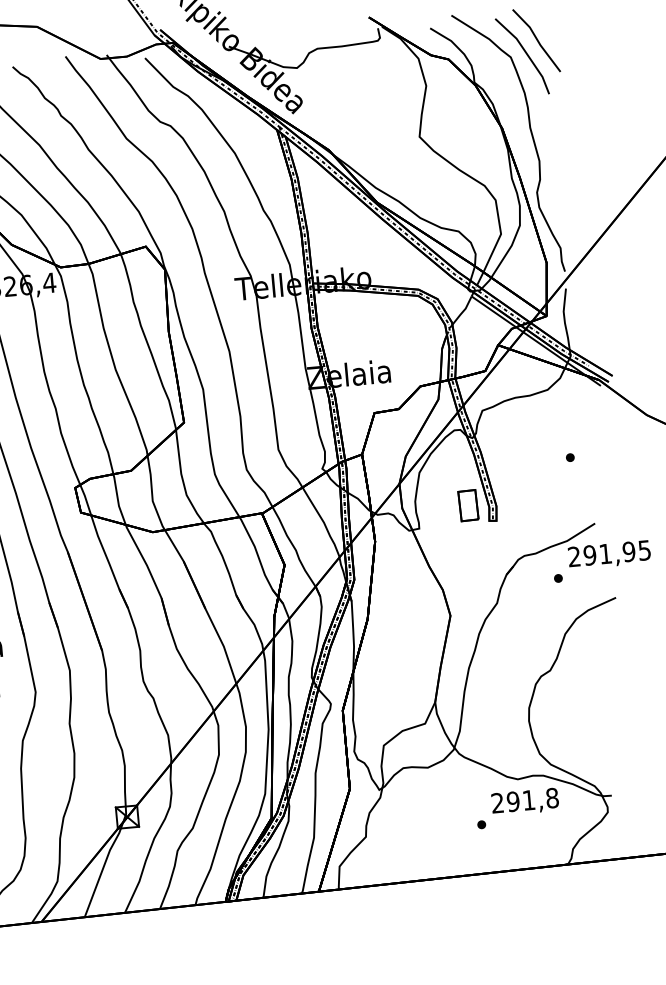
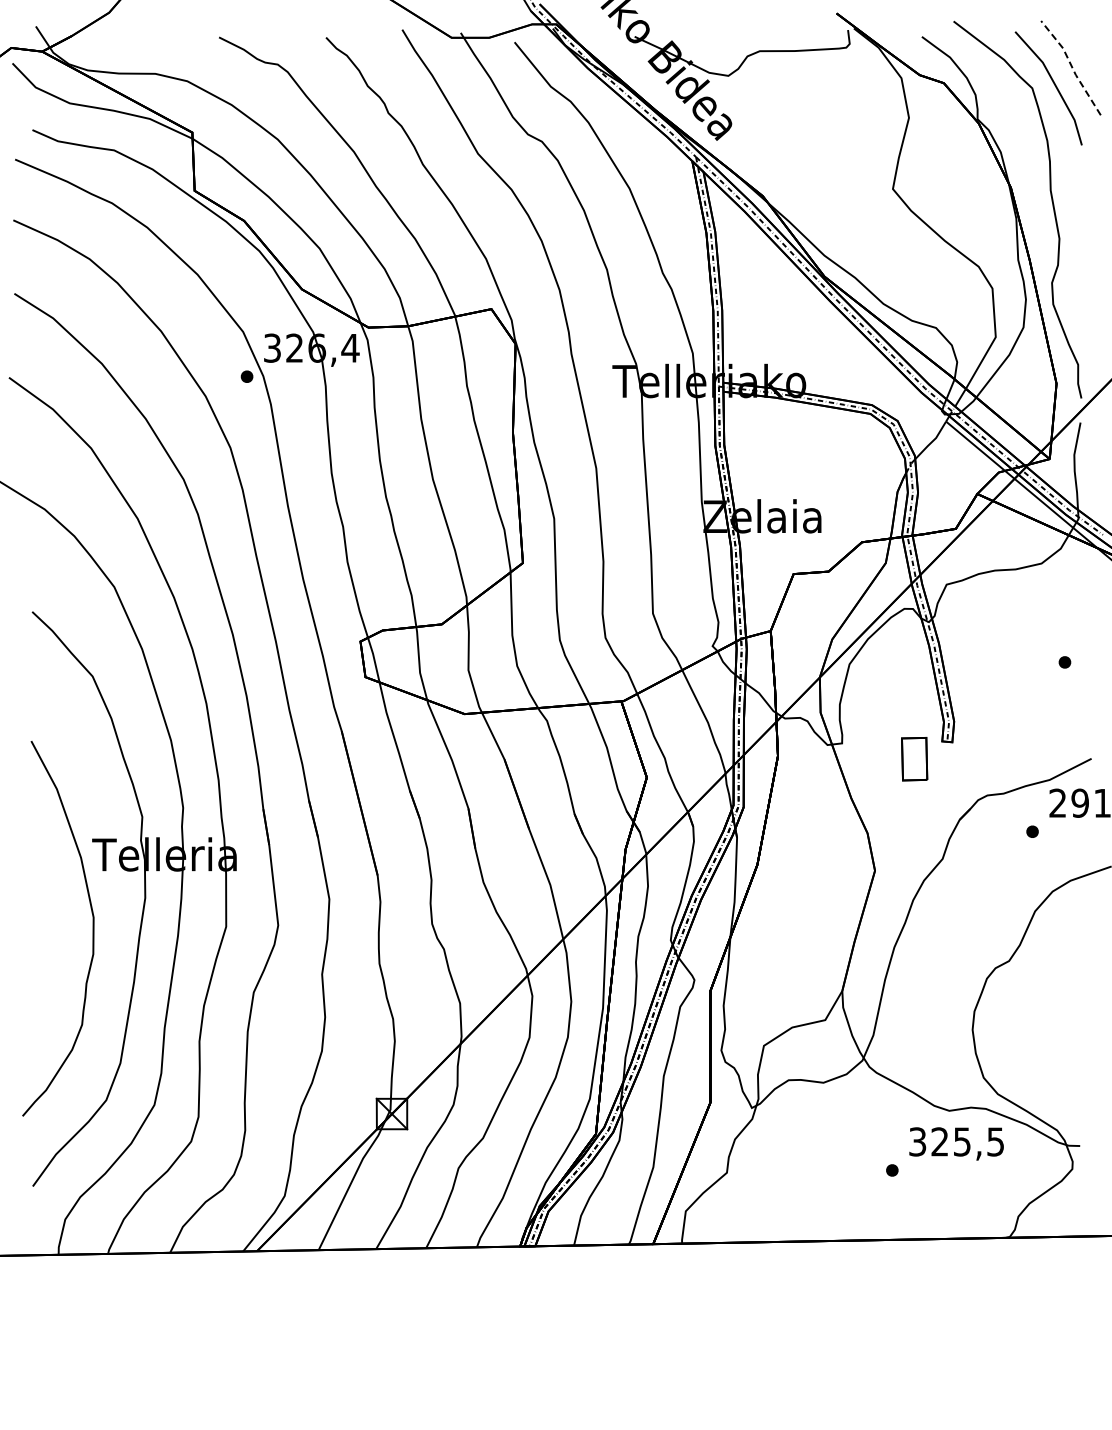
line: (537, 40) -> (1072, 67), solid -> dashed
part: (468, 505) -> (914, 759), moved
text: (524, 800) -> (956, 1141), 291,8 -> 325,5

